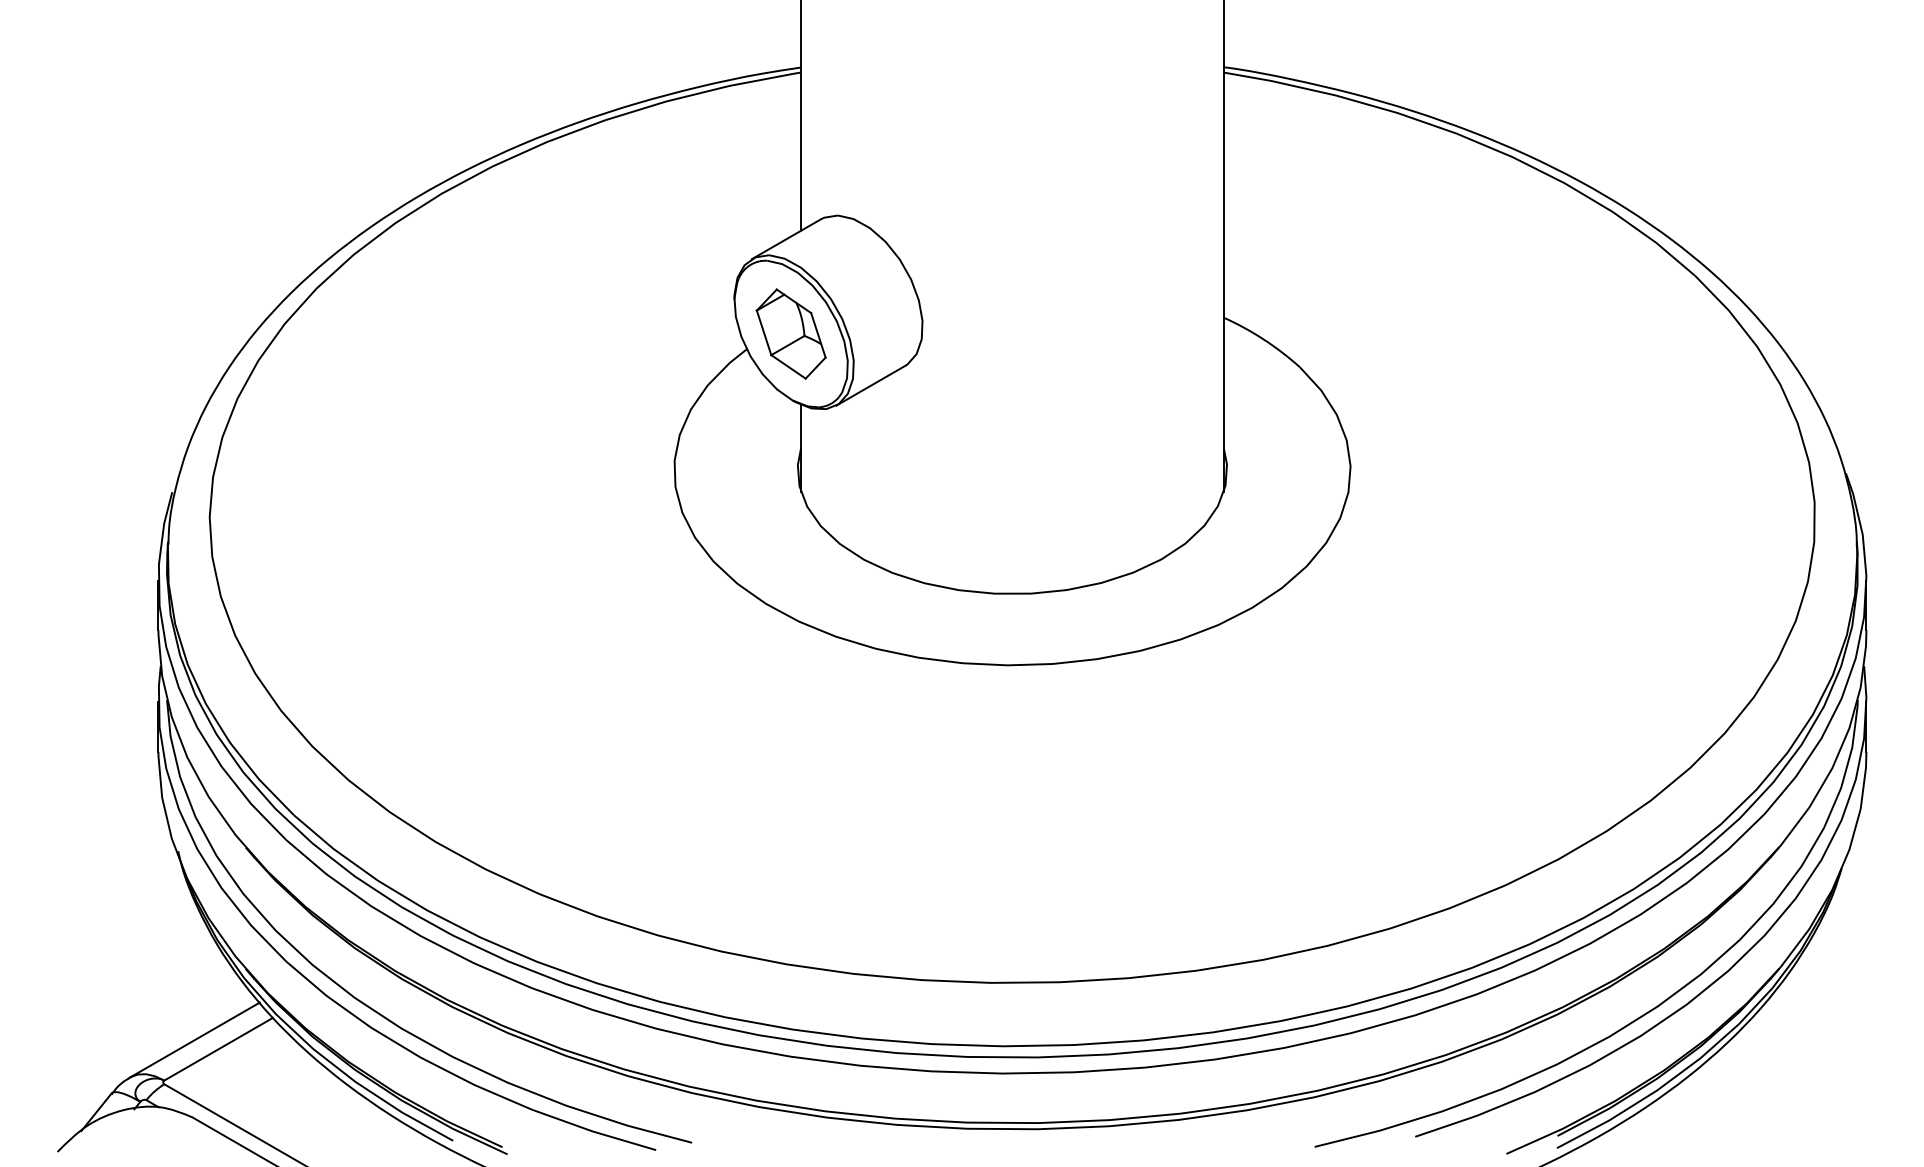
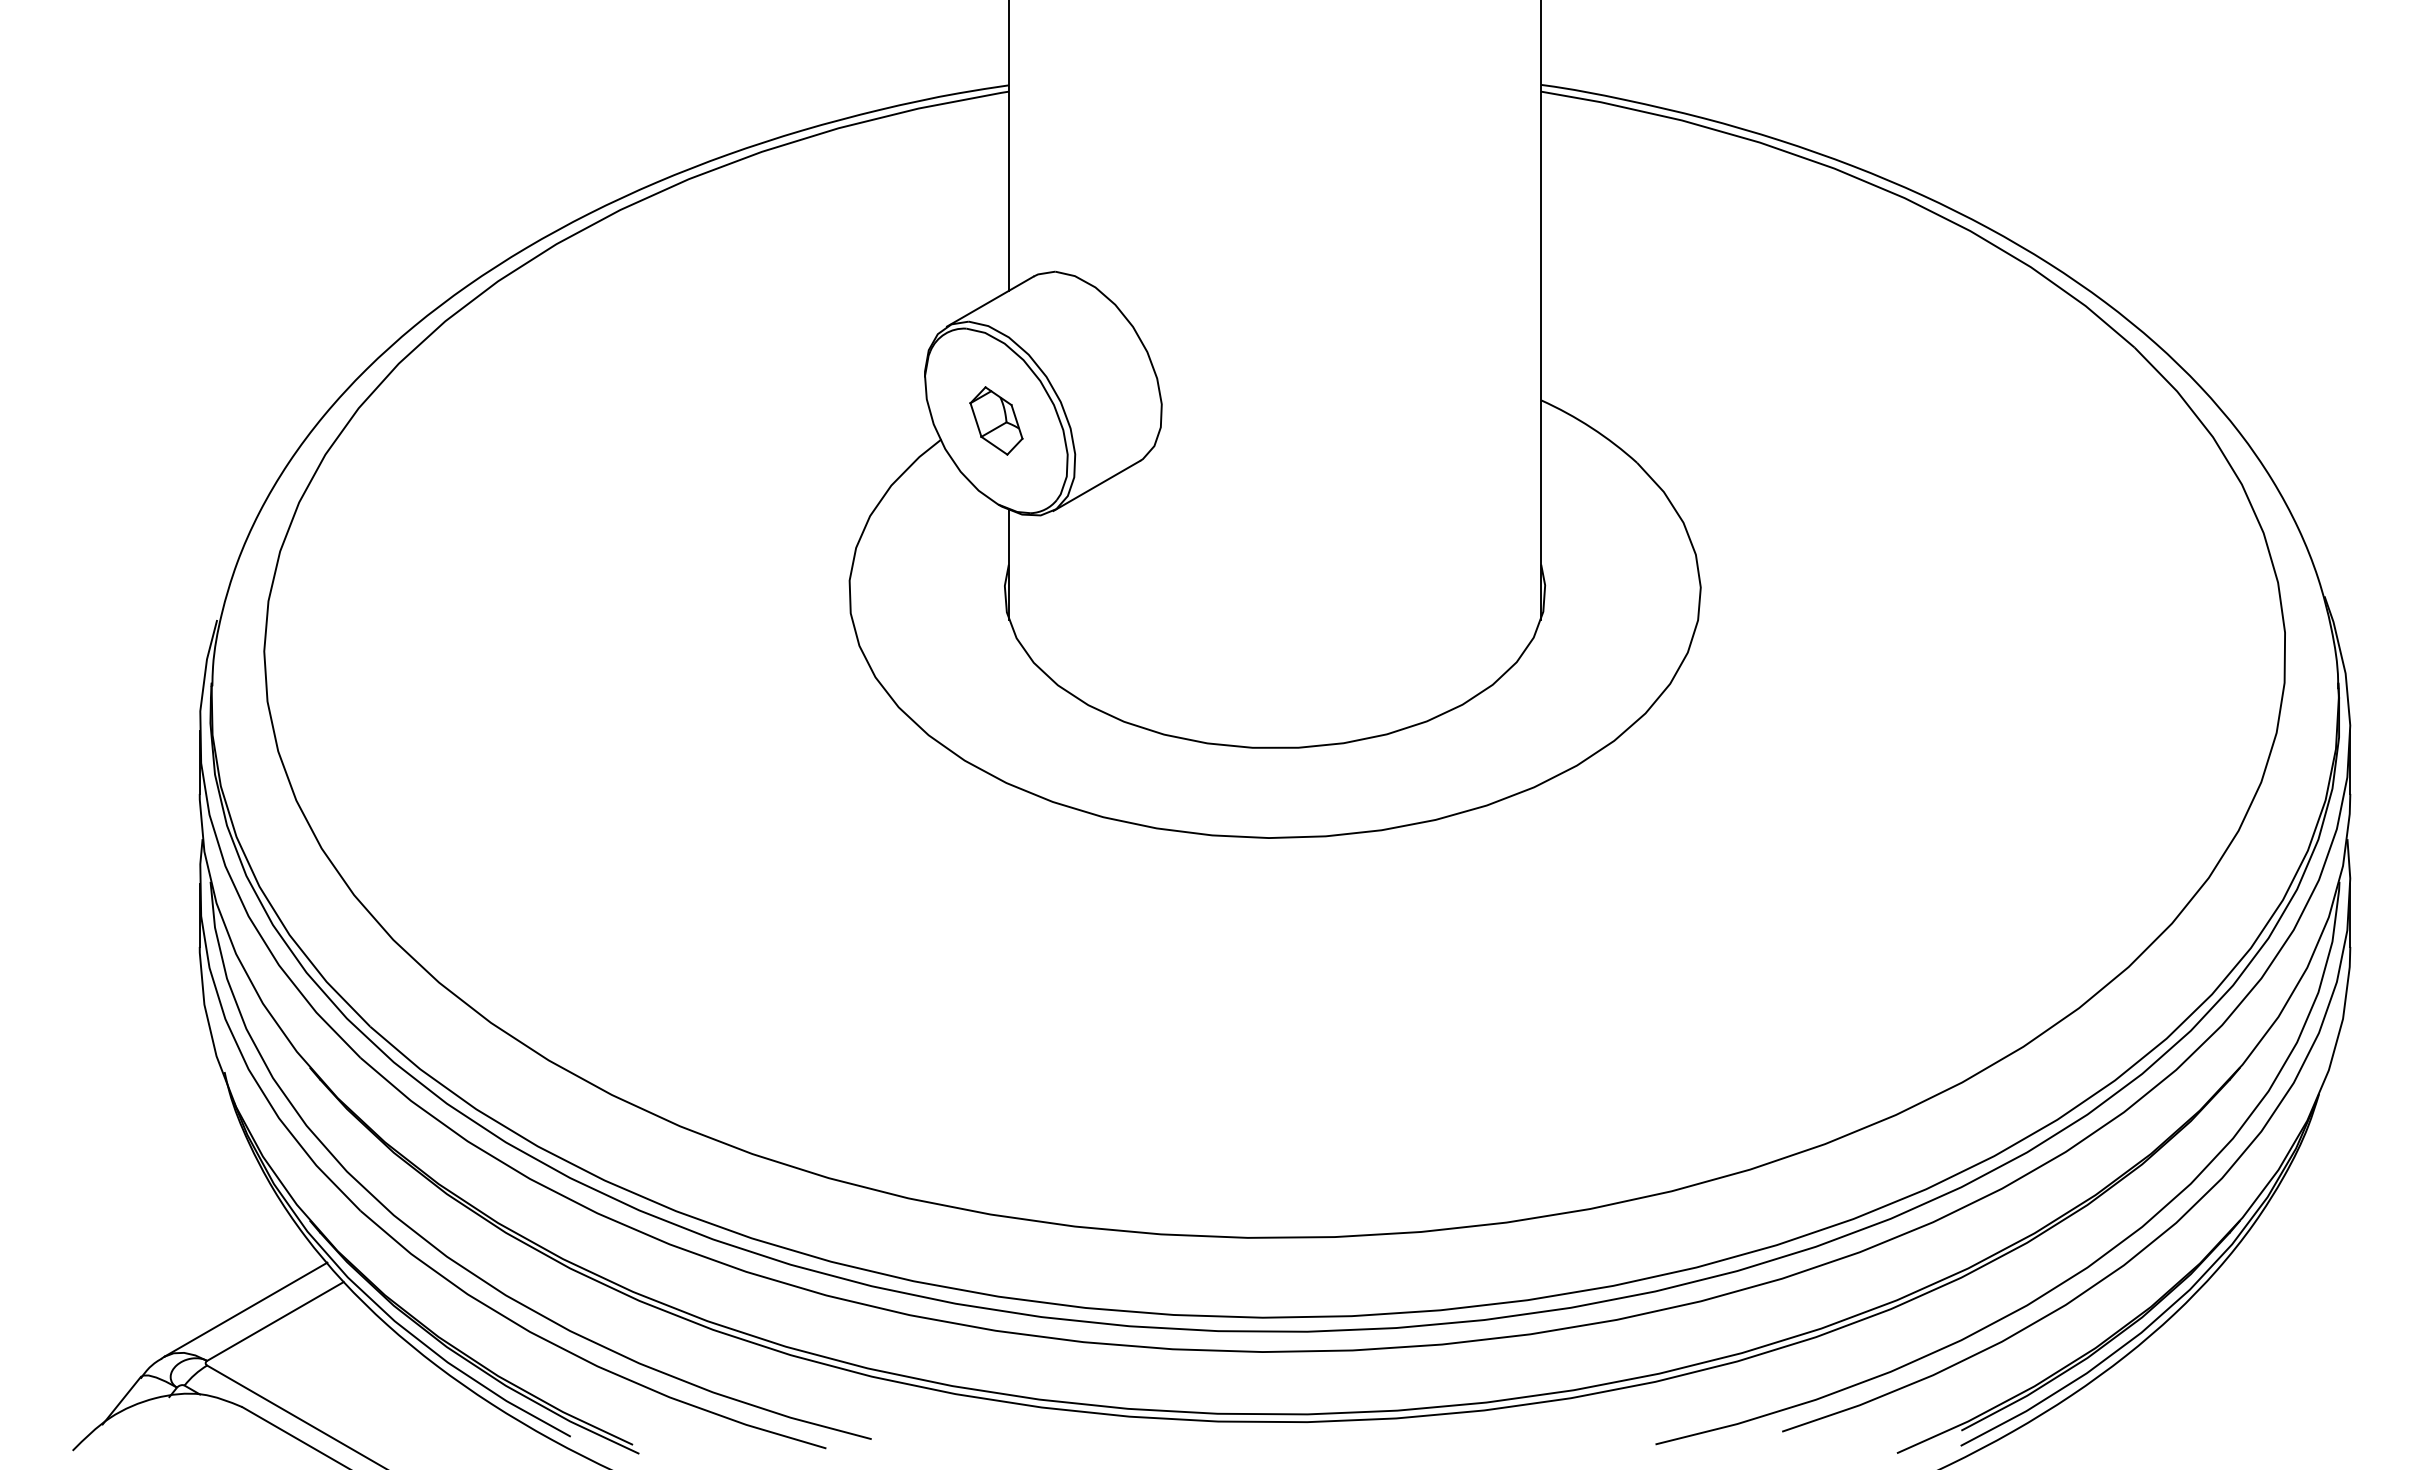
part: (791, 333) -> (996, 420), size x0.6

